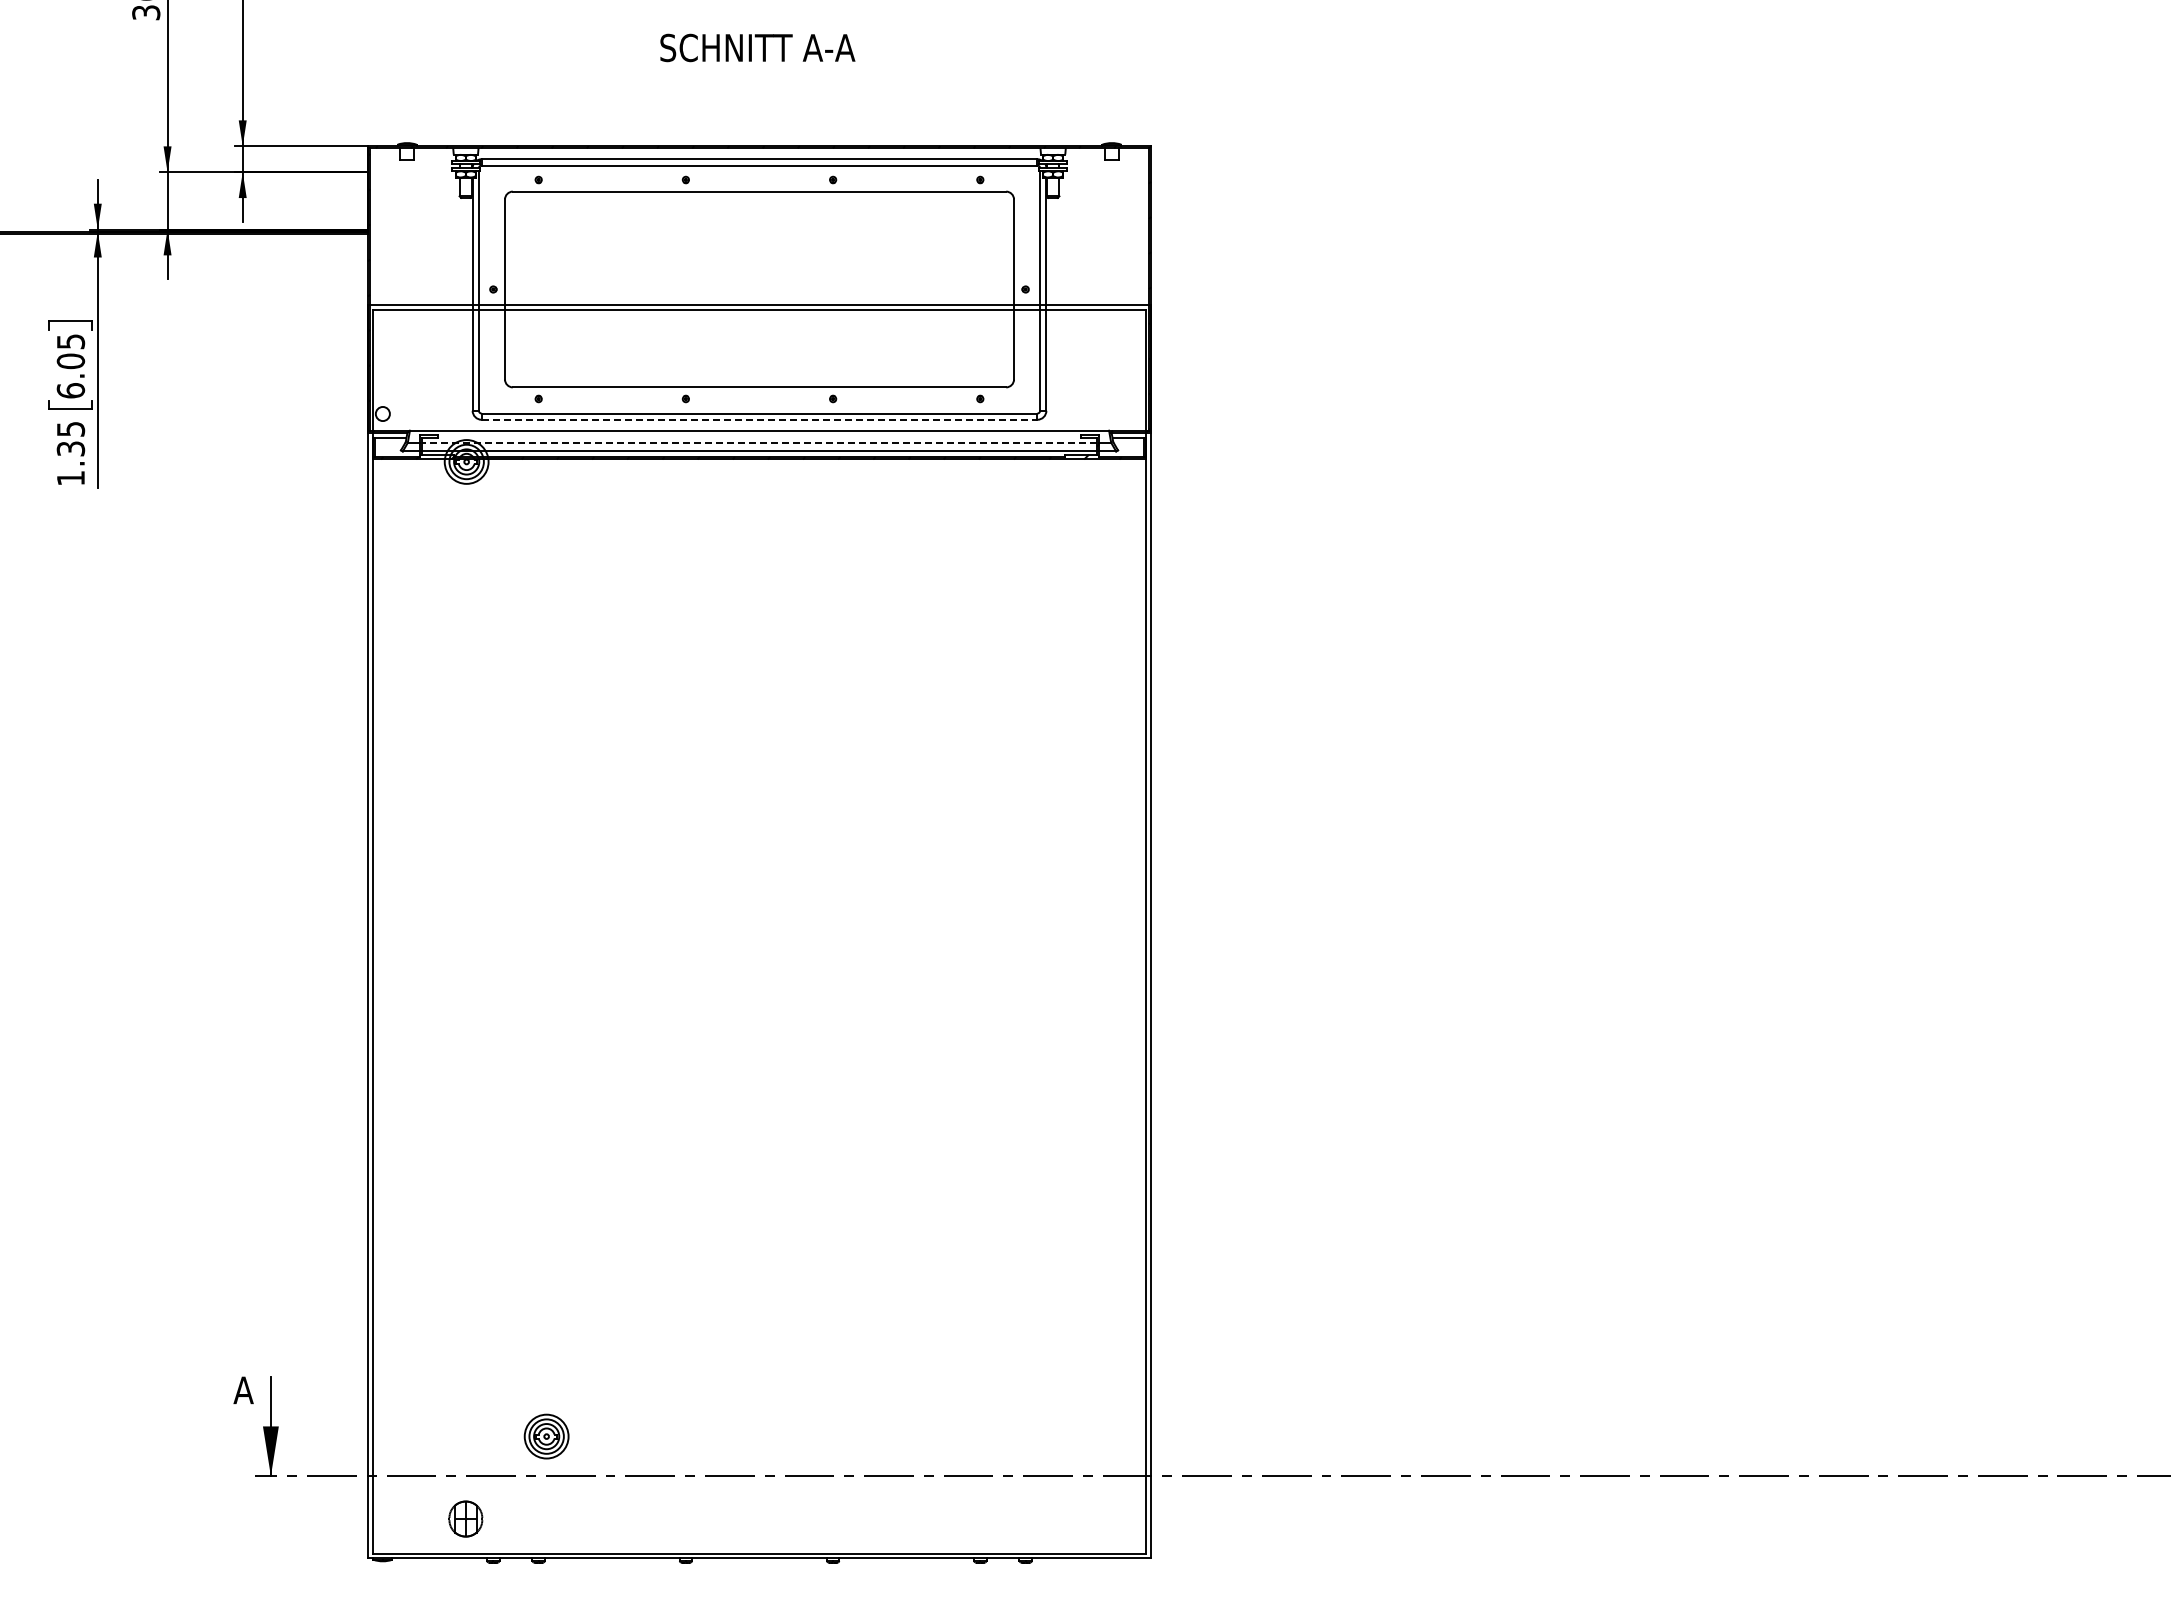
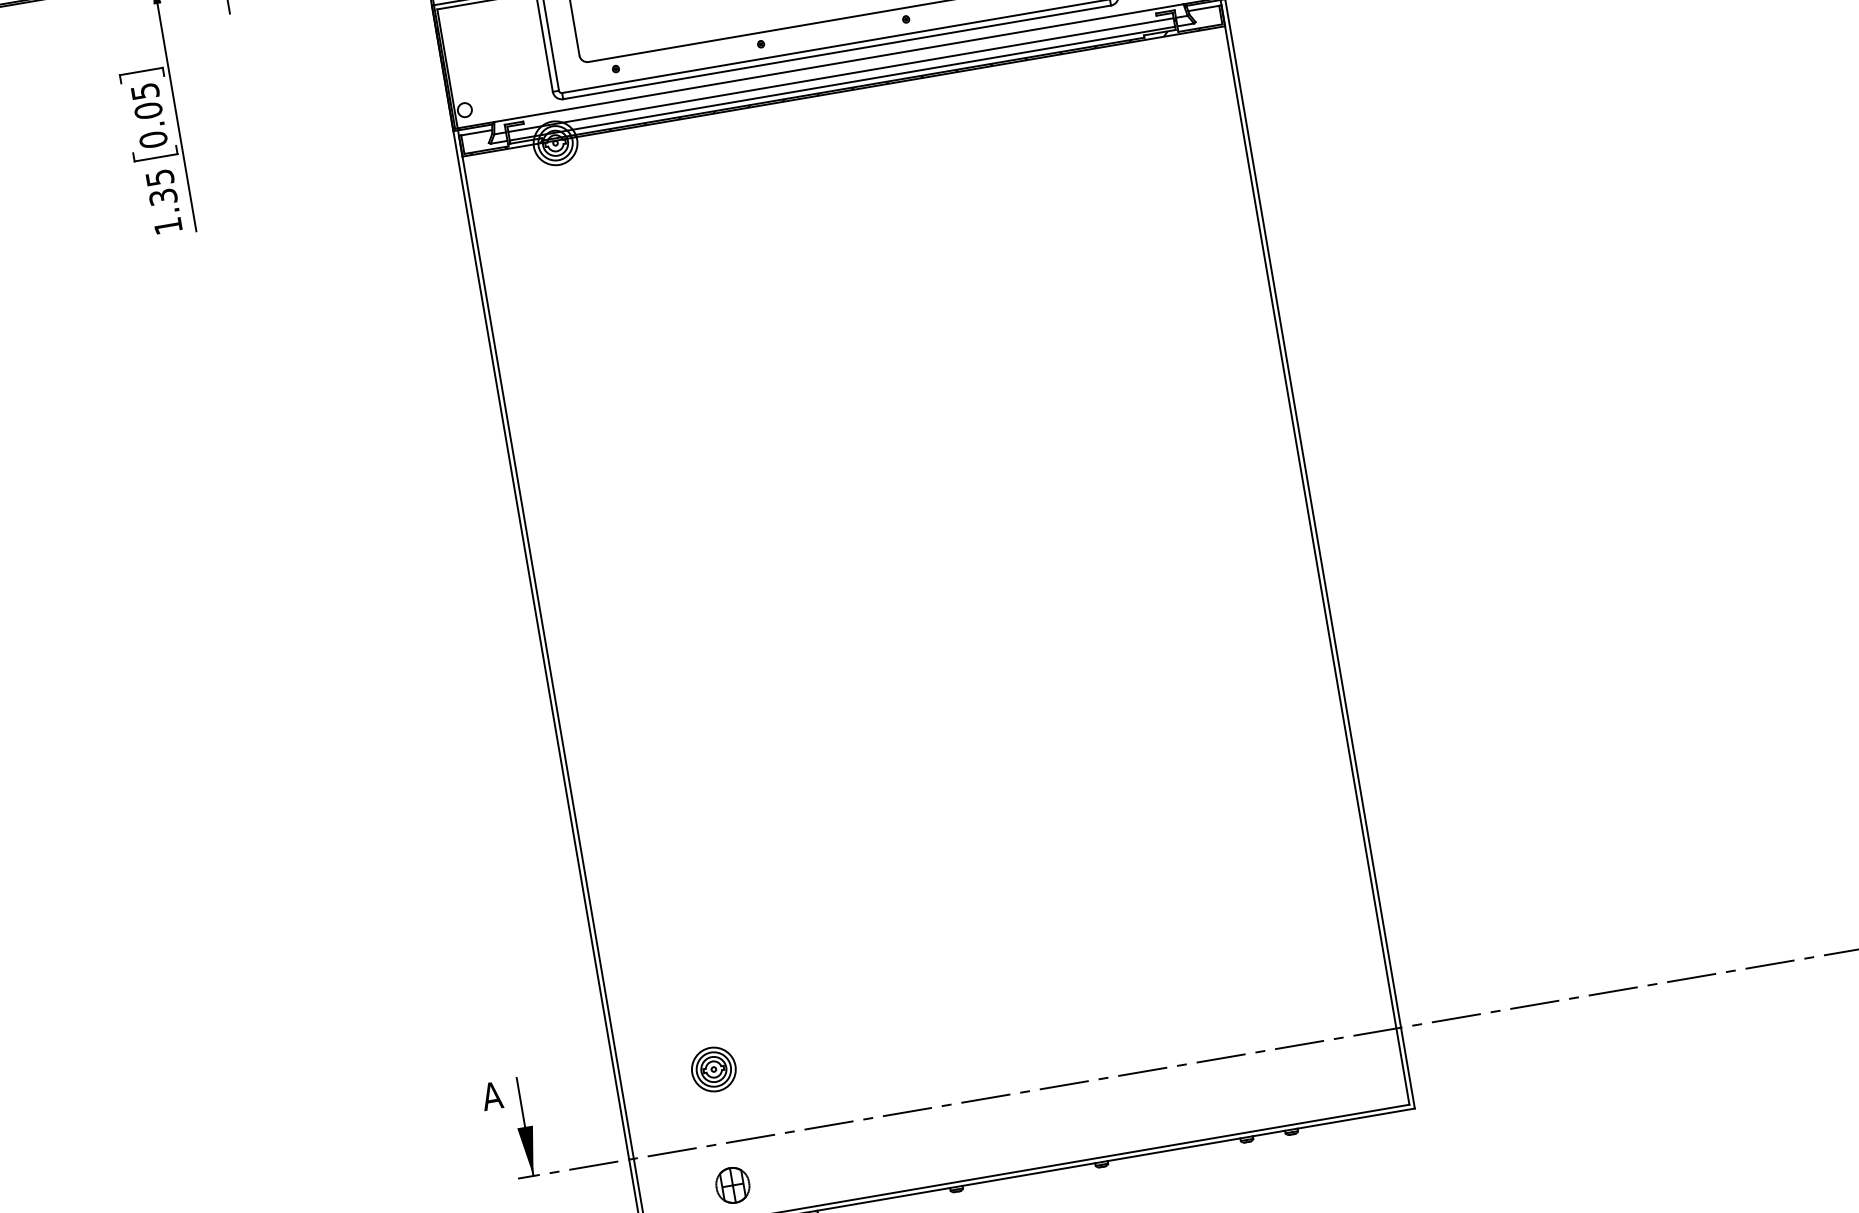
text: (70, 390) -> (153, 139), 6.05 -> 0.05
line: (759, 419) -> (837, 52), dashed -> solid
line: (759, 442) -> (840, 74), dashed -> solid
part: (546, 1436) -> (713, 1069), moved

